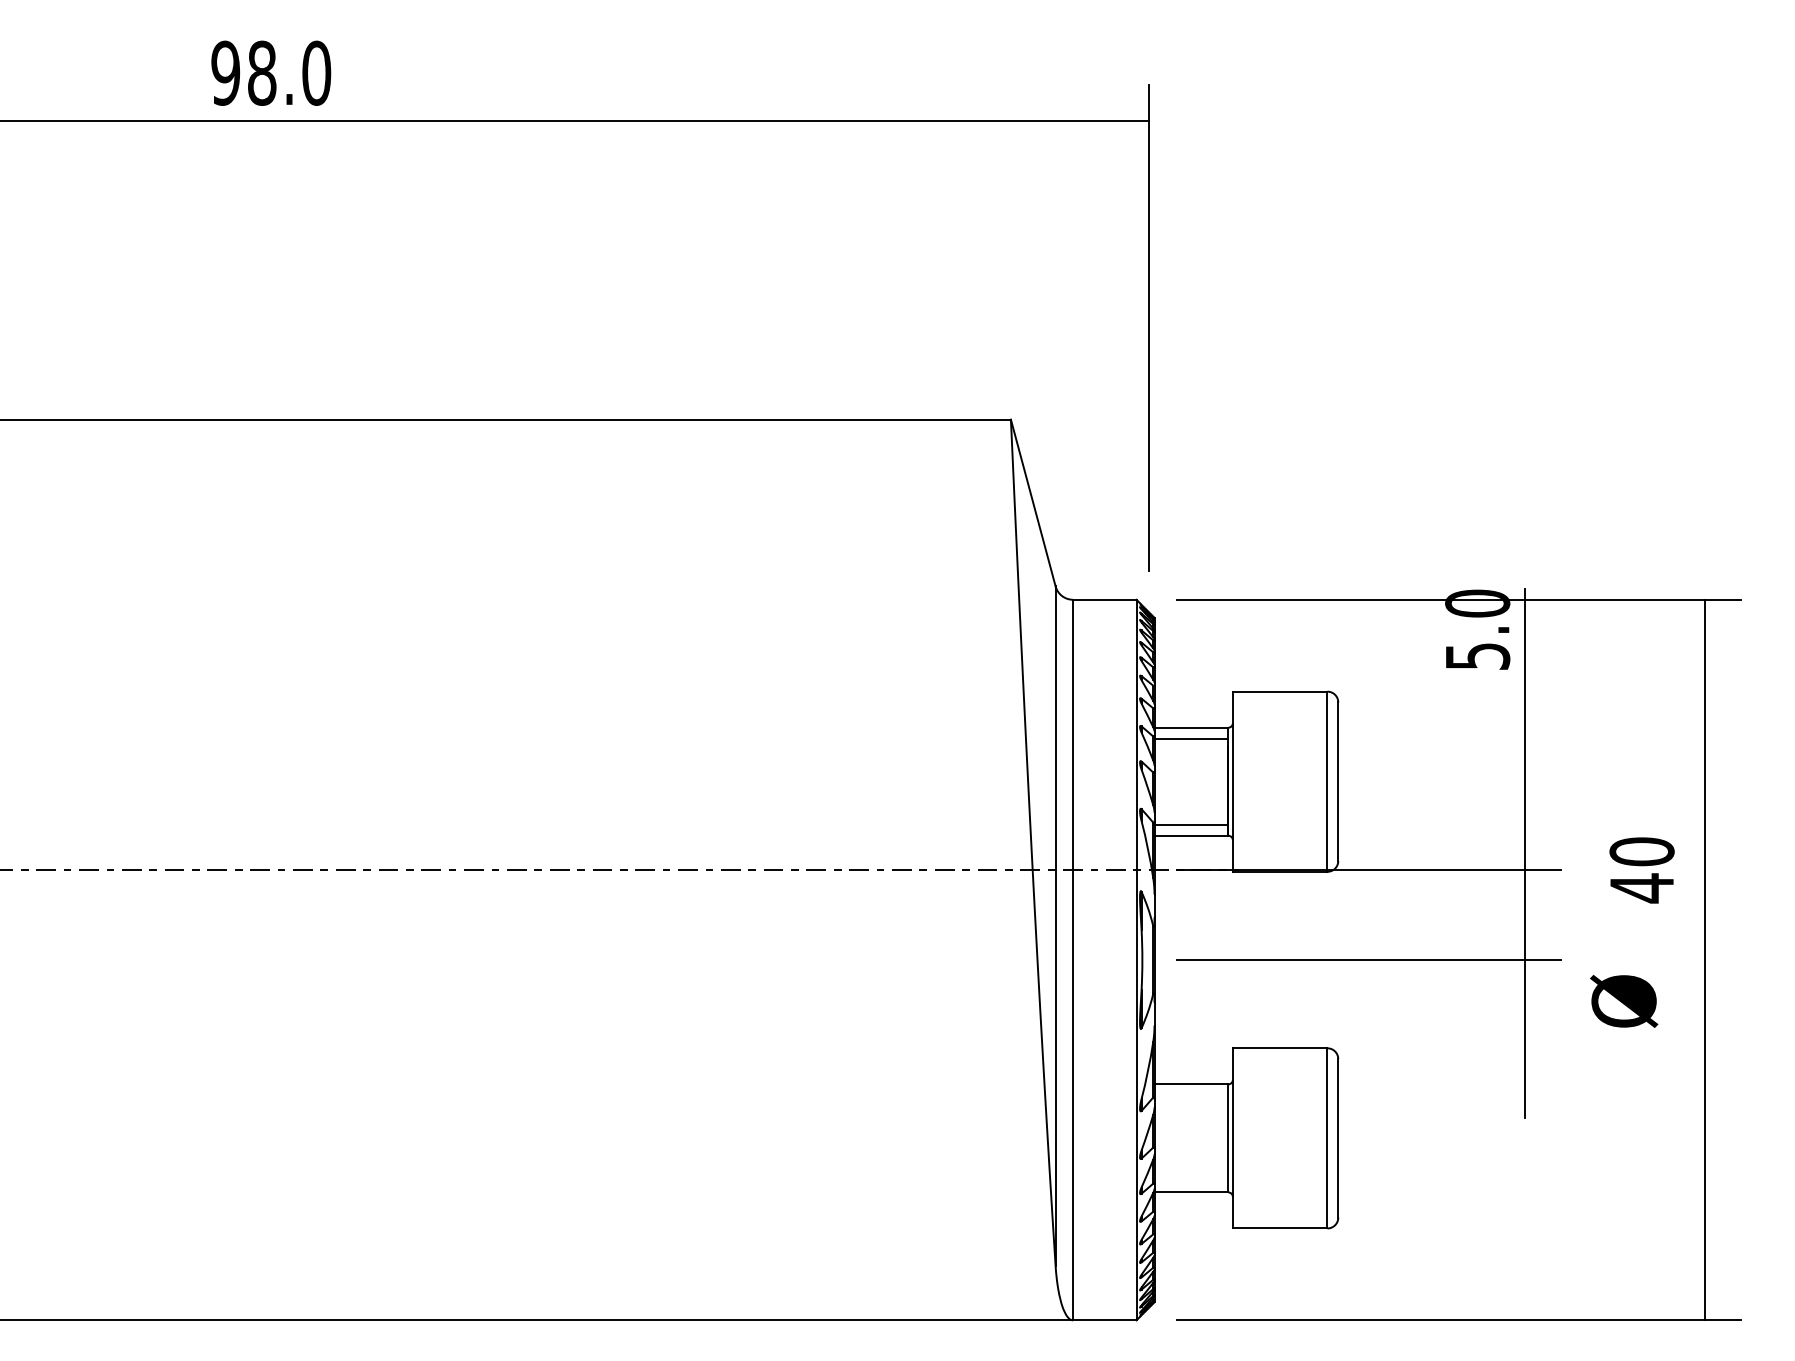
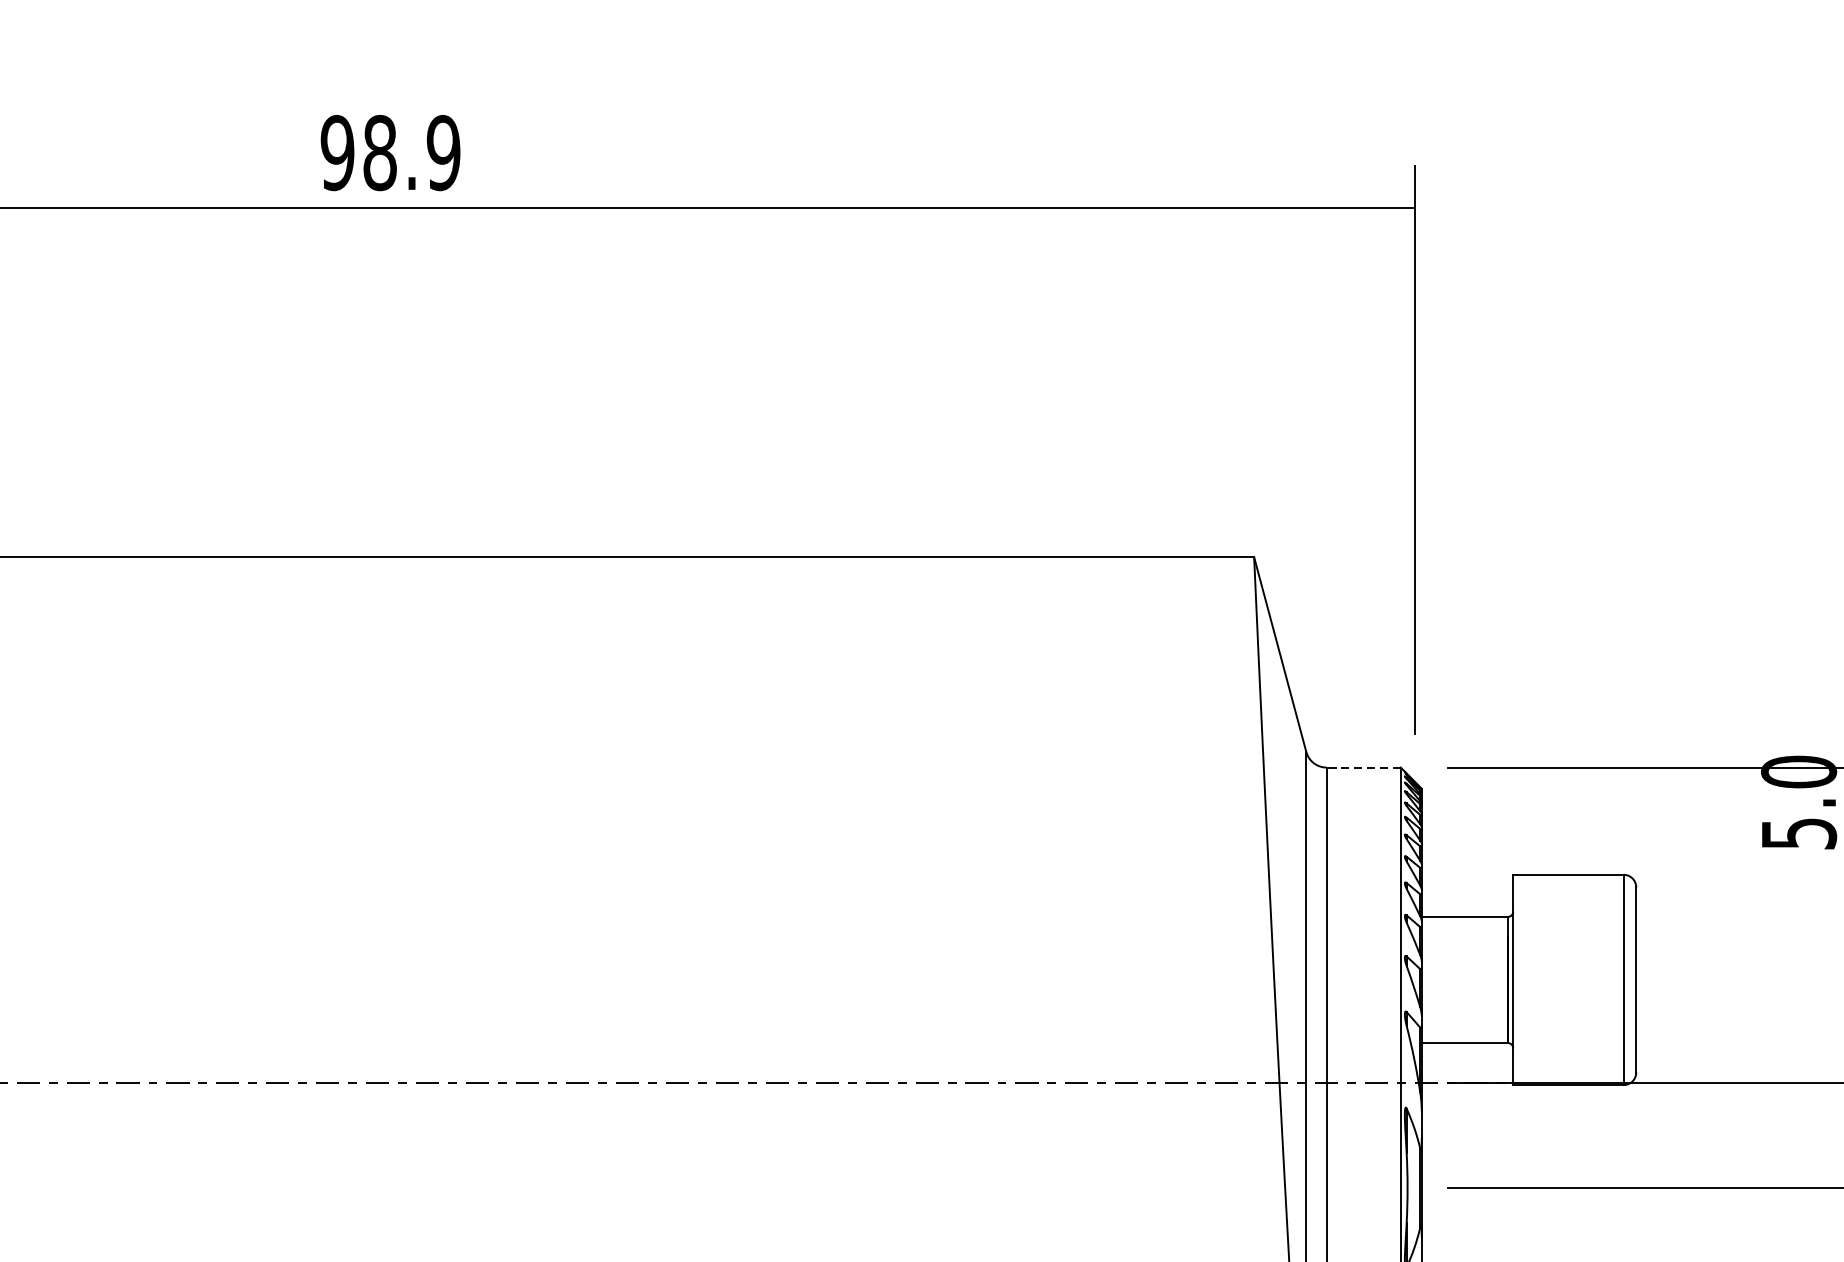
text: (316, 72) -> (443, 152), 98.0 -> 98.9
line: (1104, 599) -> (1363, 767), solid -> dashed
line: (1191, 738) -> (1464, 929), removed
line: (1191, 824) -> (1464, 1029), removed

